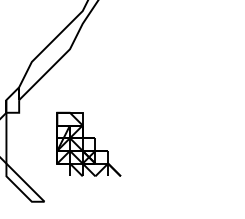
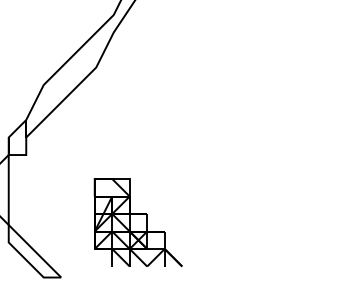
part: (88, 144) -> (137, 222), moved

